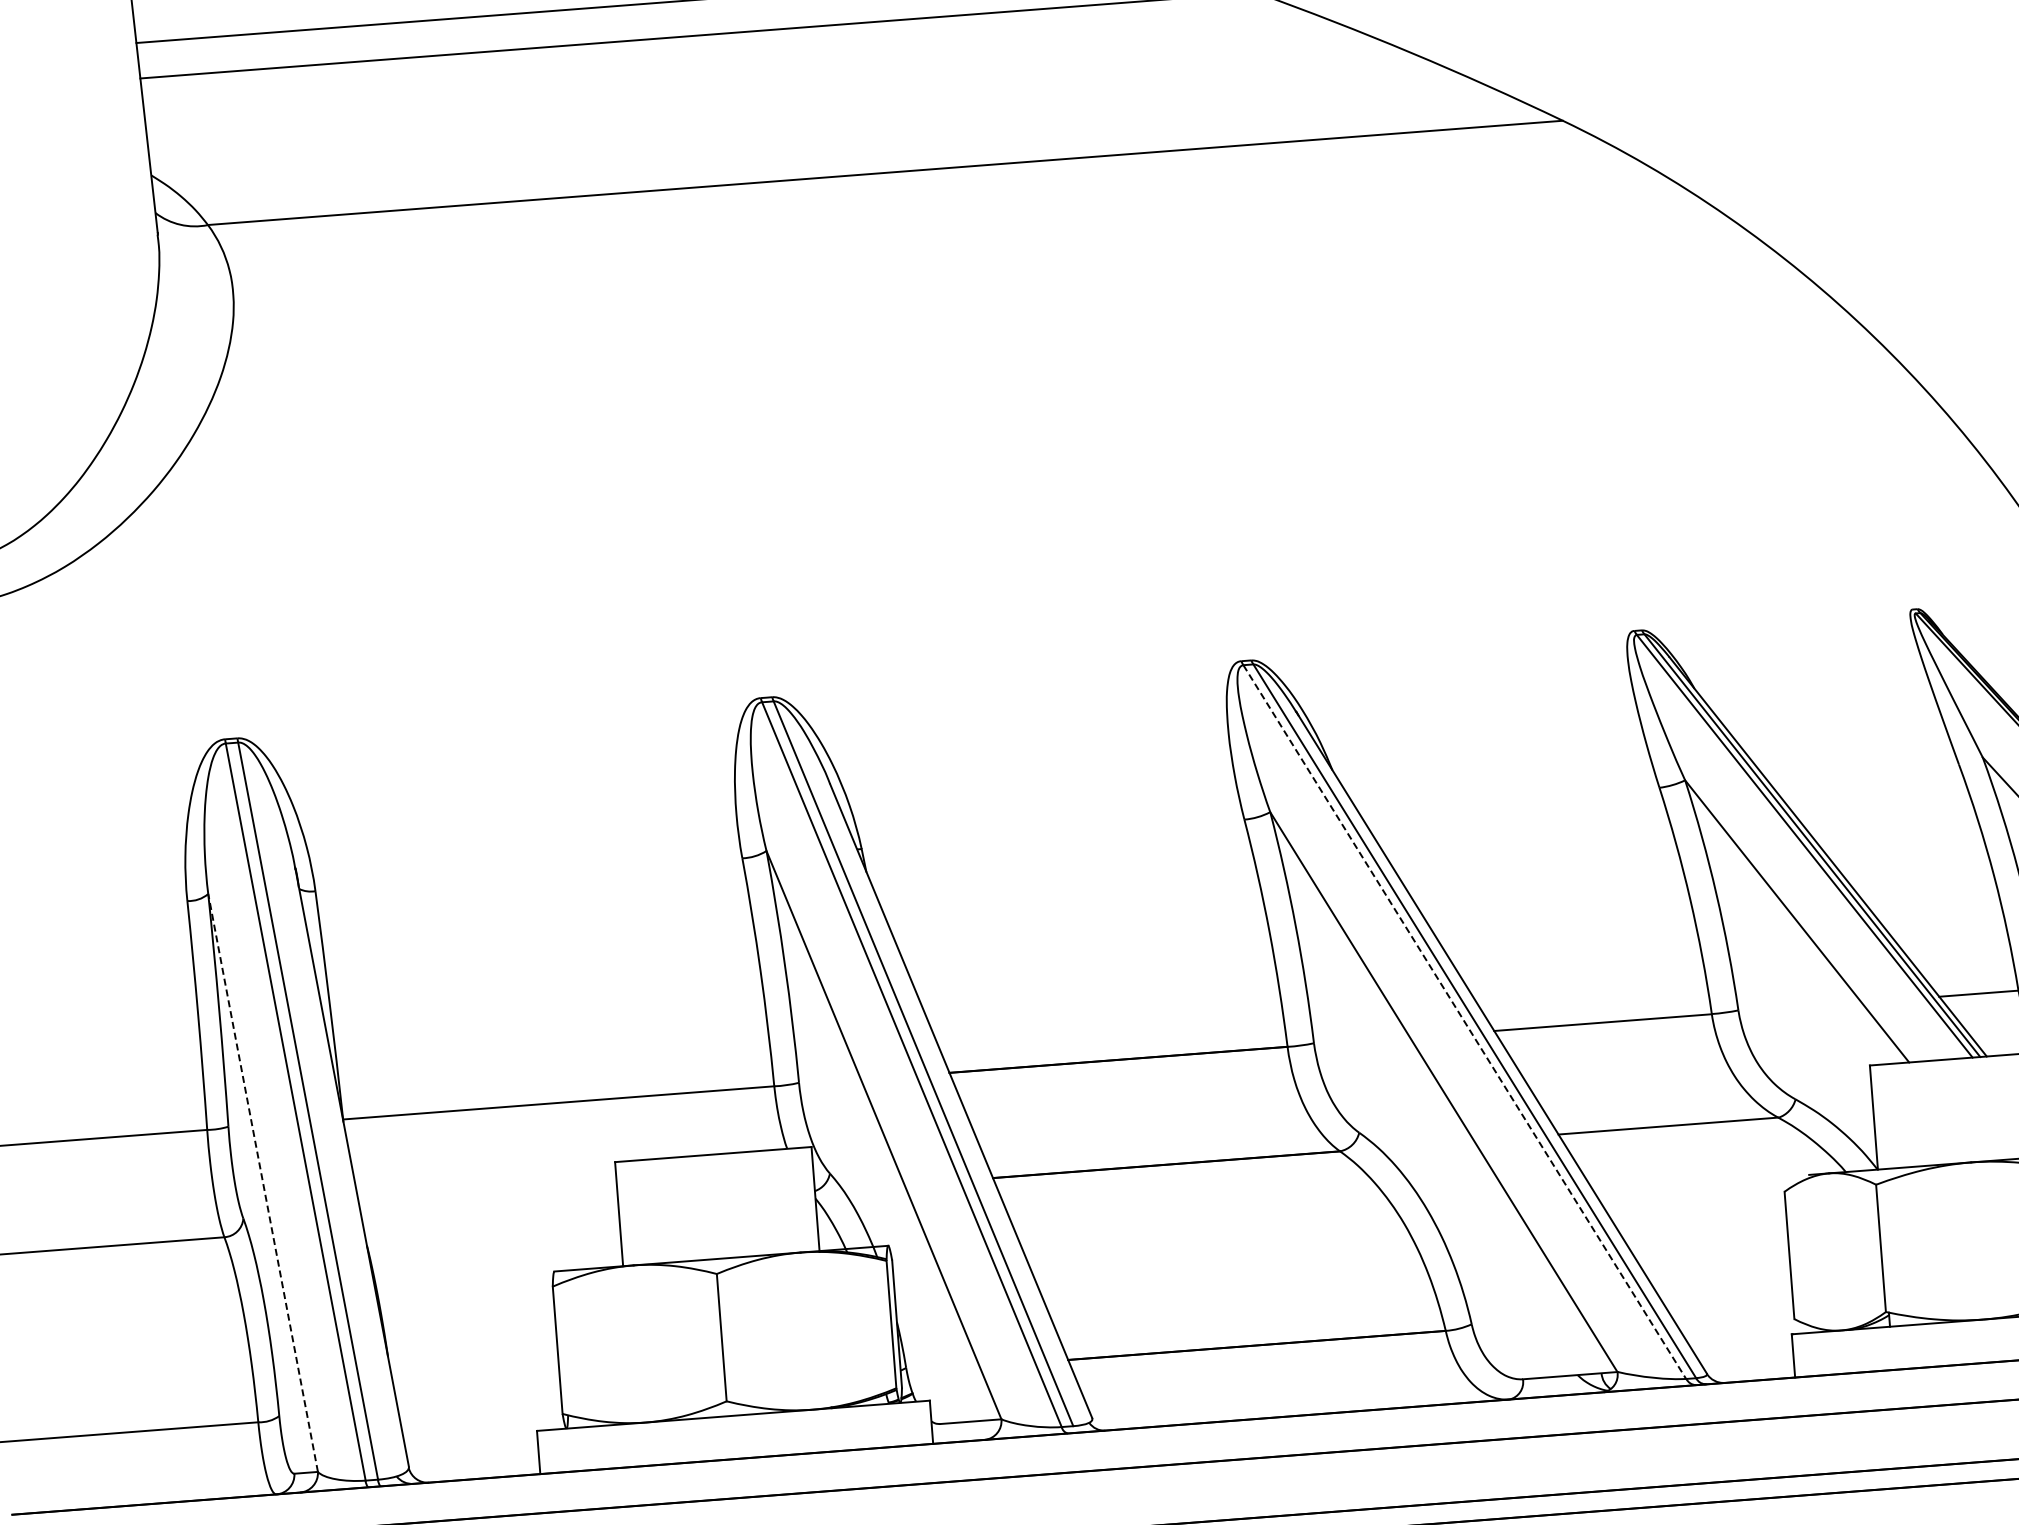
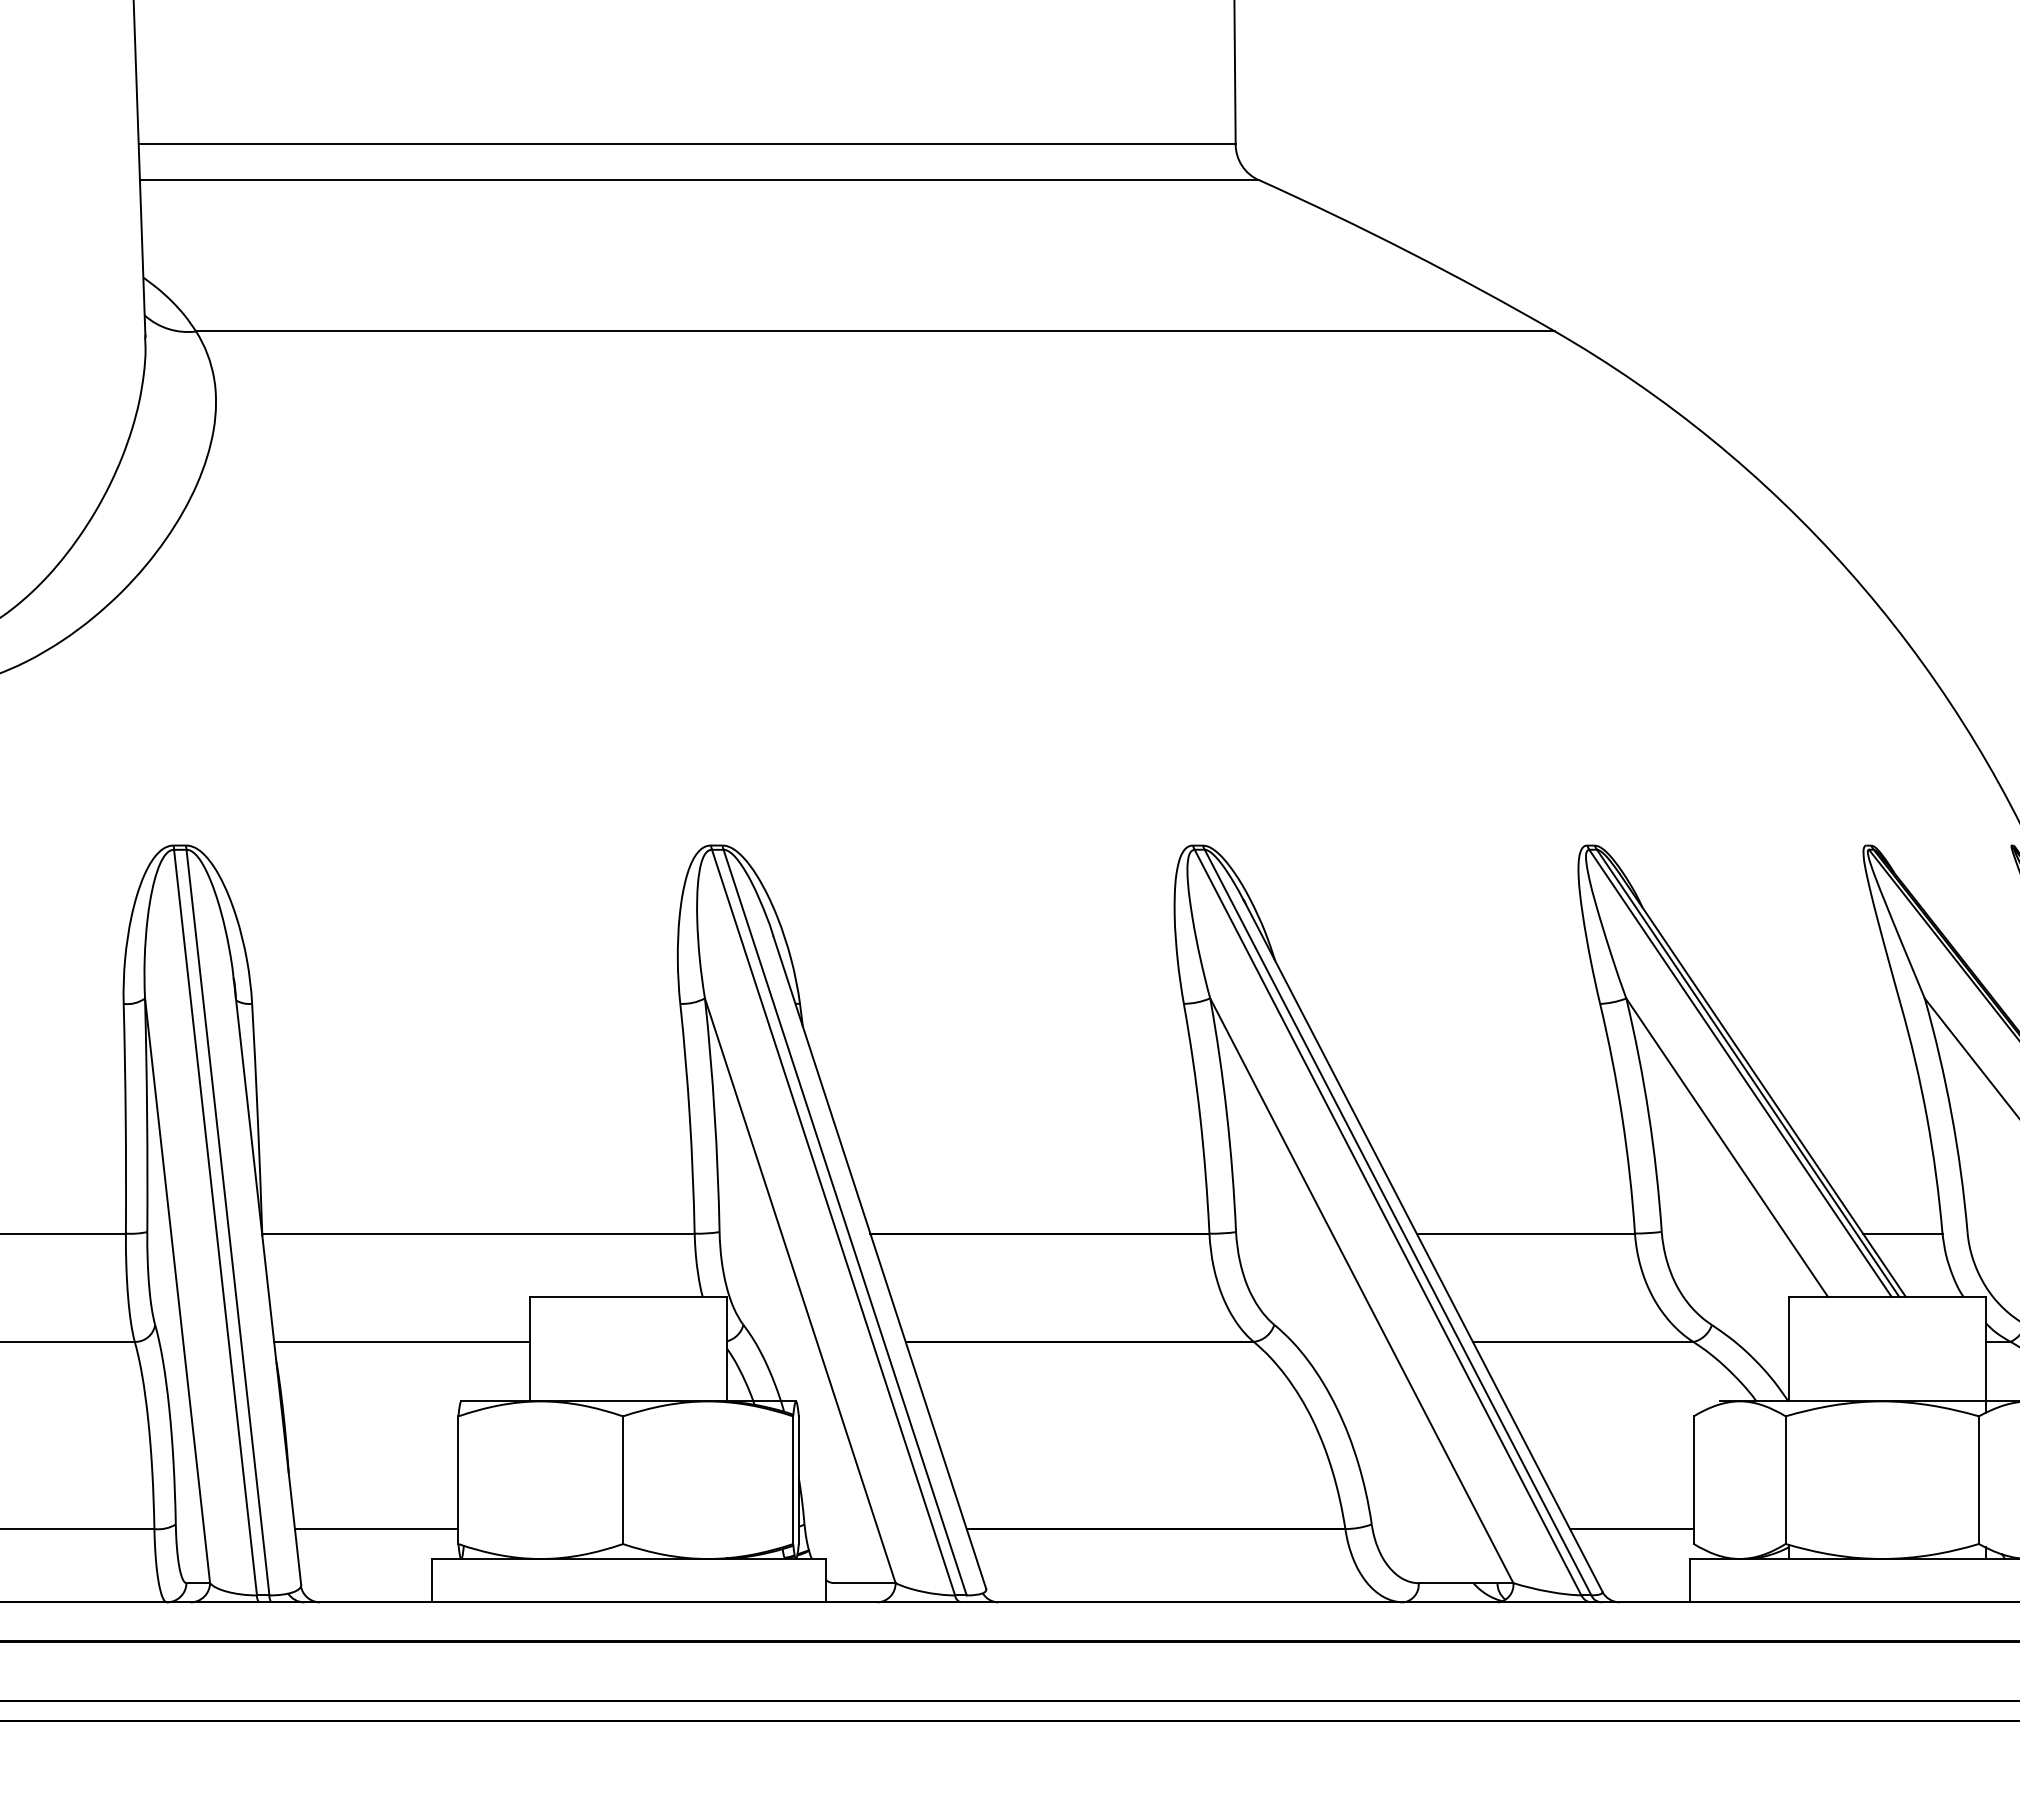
line: (1465, 1021) -> (1388, 1222), dashed -> solid
line: (263, 1182) -> (177, 1290), dashed -> solid
line: (491, 1216) -> (402, 1341), added
line: (1731, 1309) -> (1631, 1529), added
line: (479, 1405) -> (376, 1529), added

